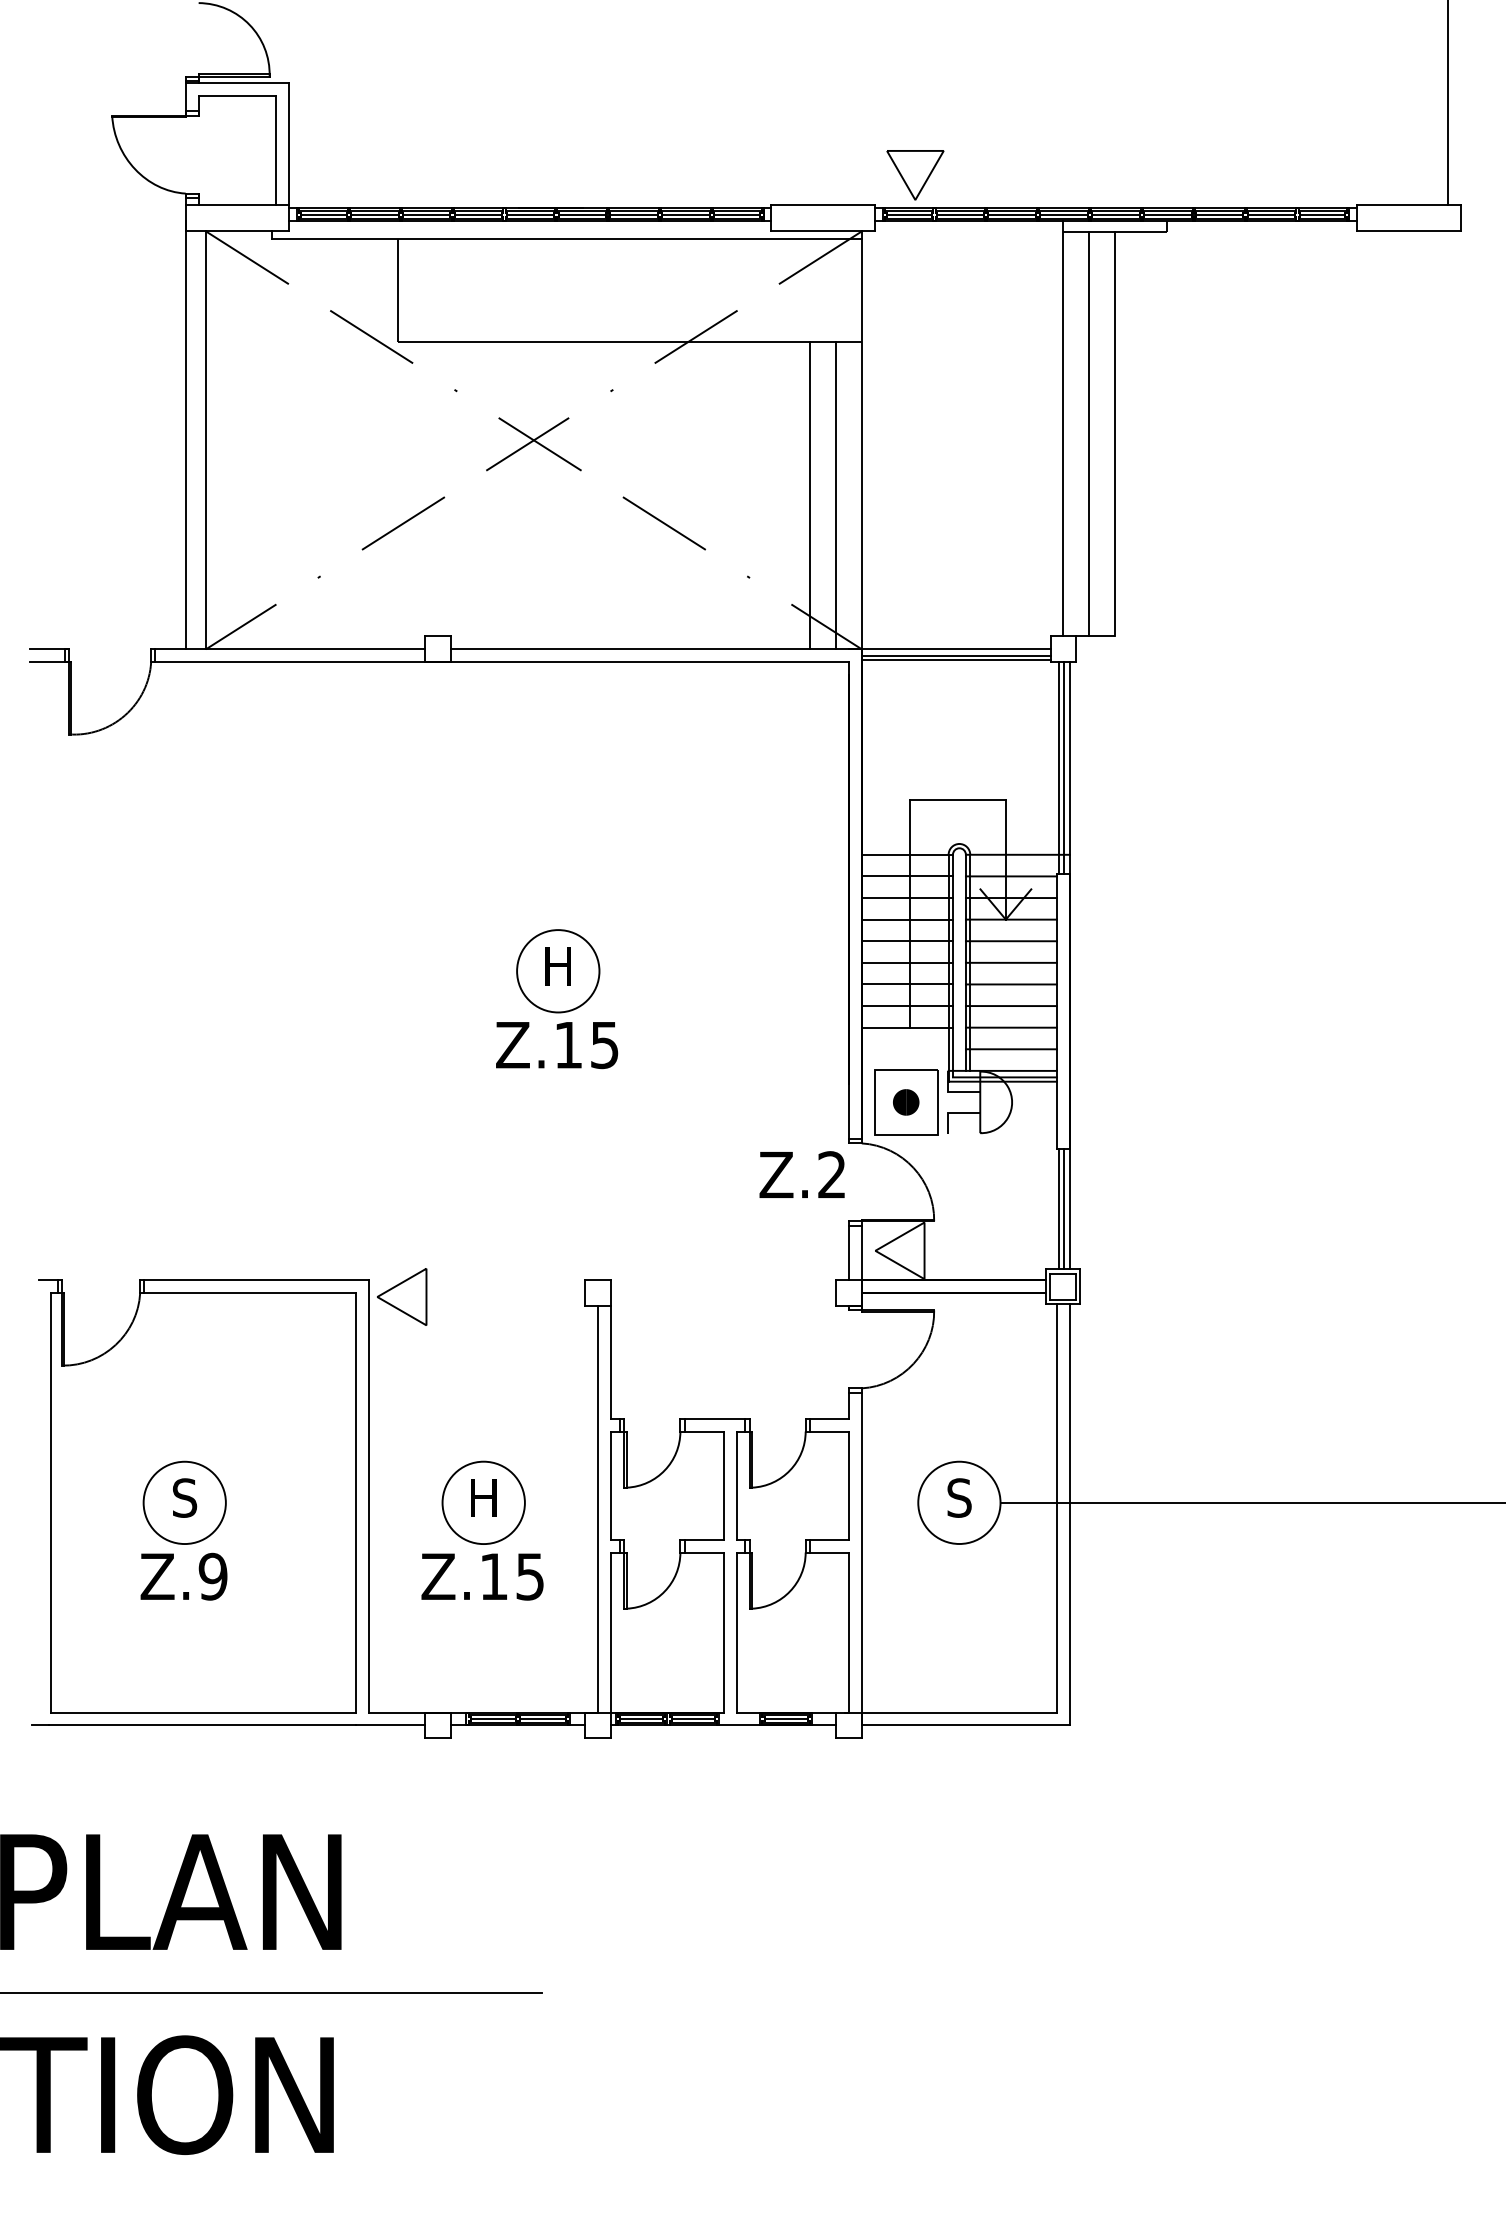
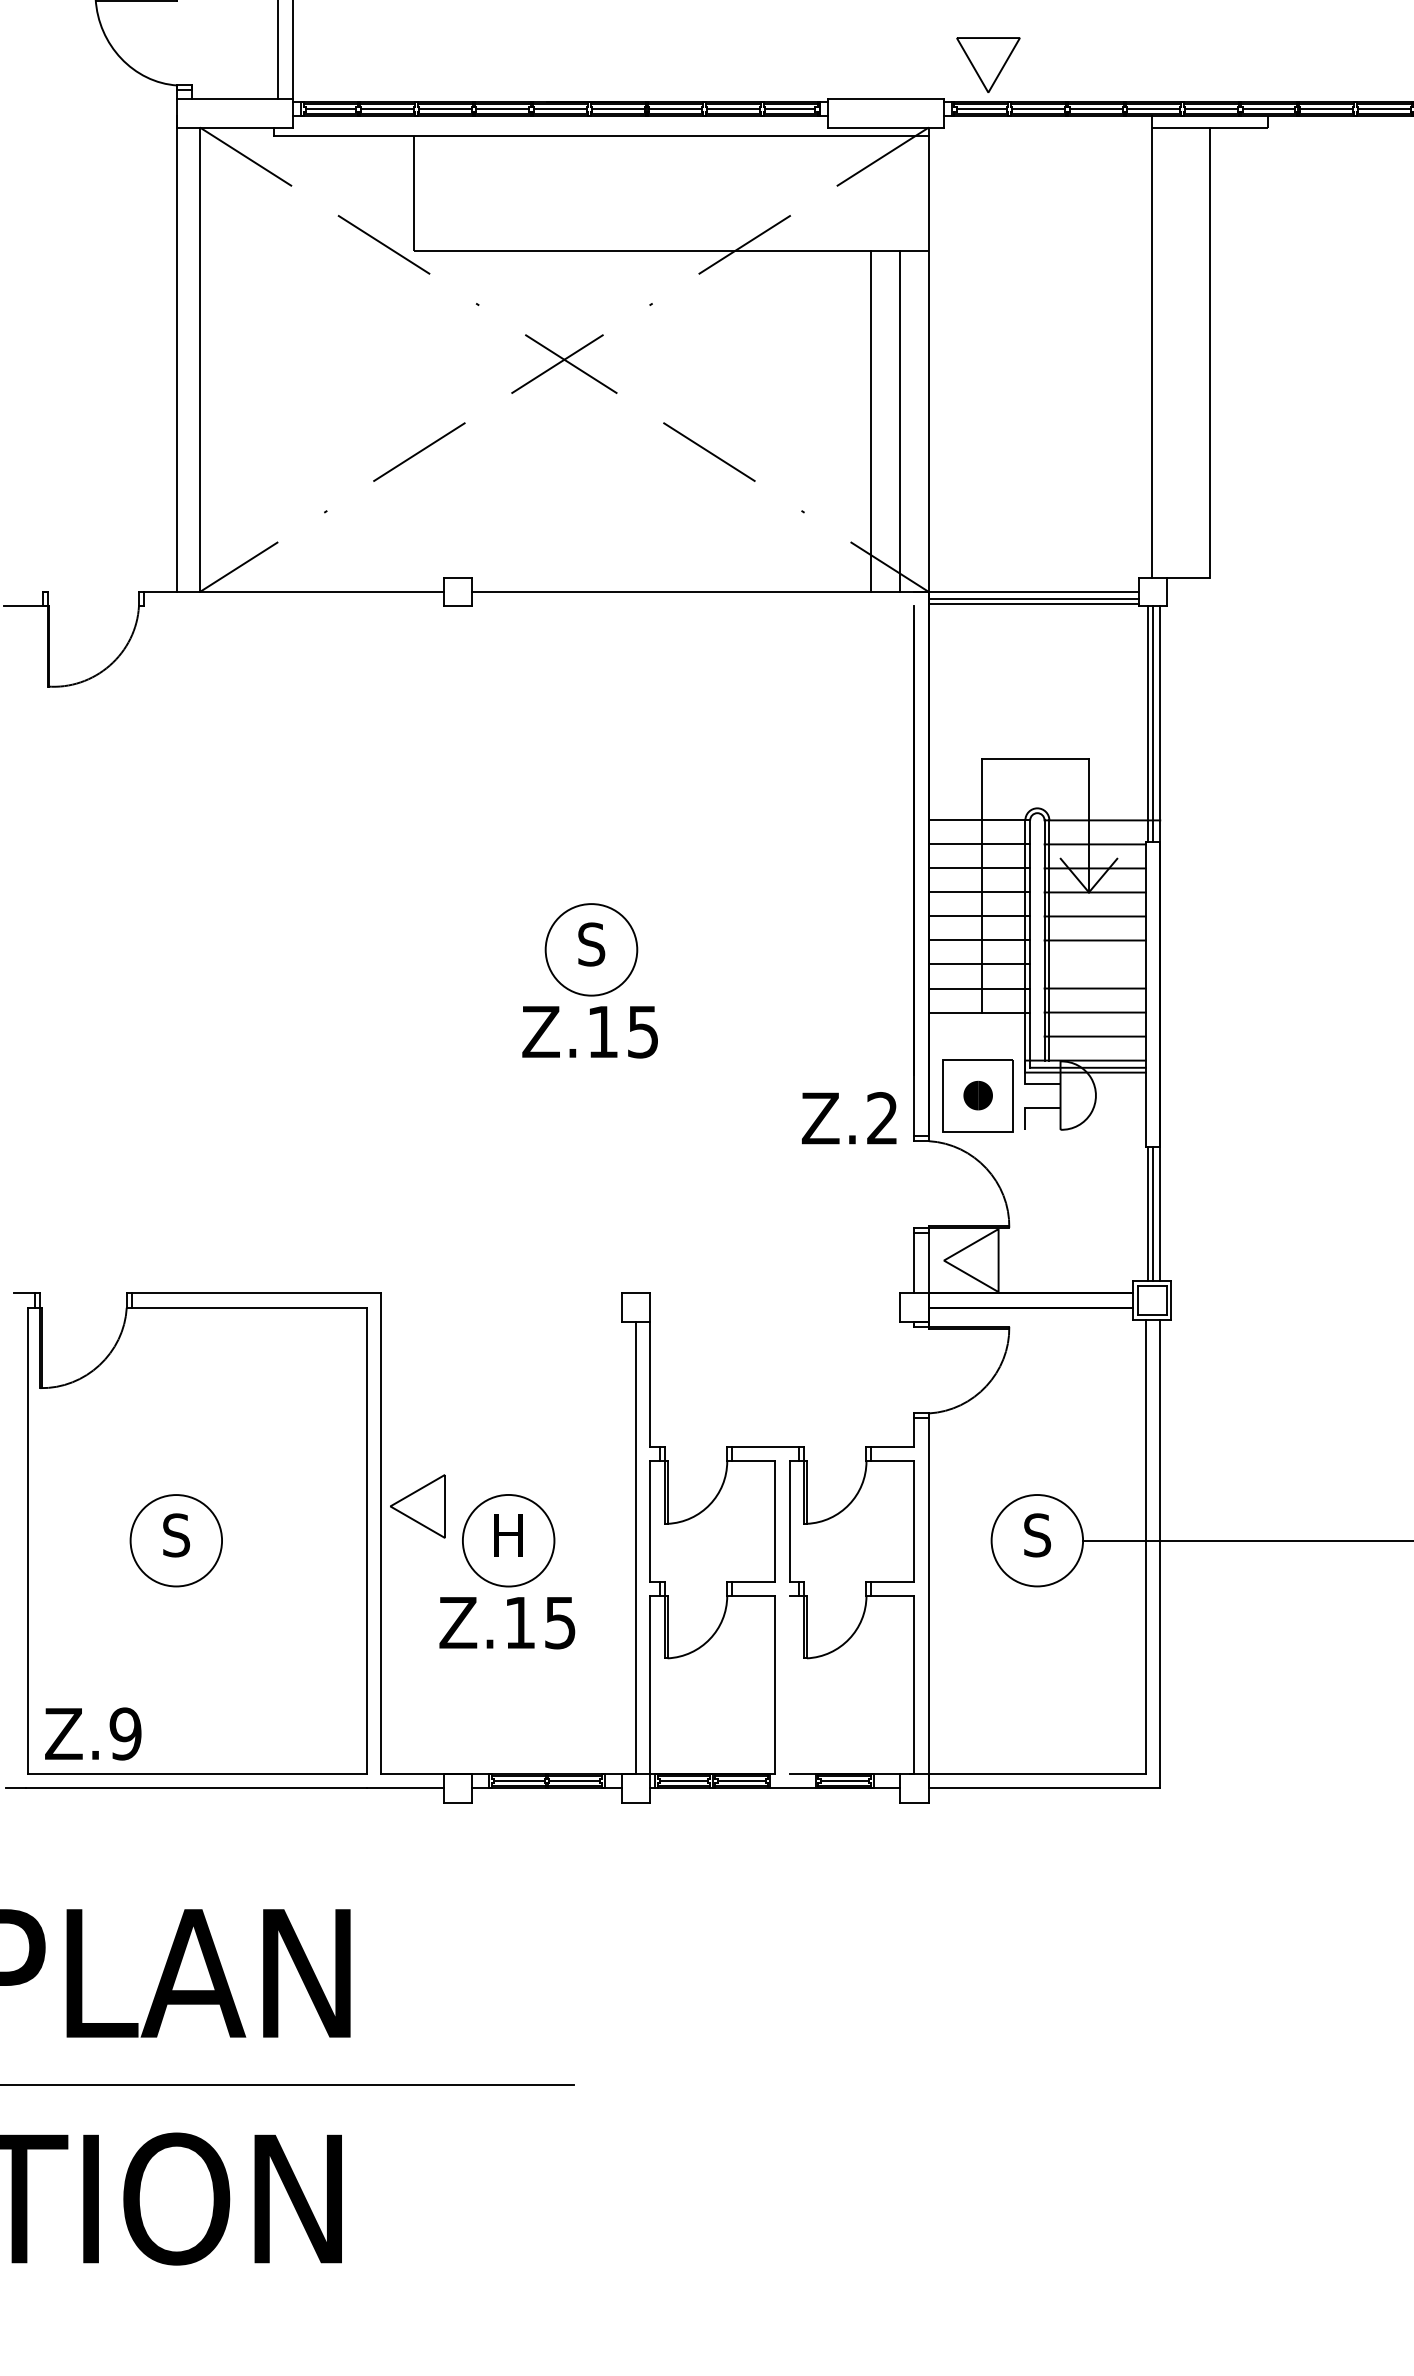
line: (1088, 433) -> (1180, 352), removed
line: (47, 649) -> (23, 592), removed
line: (501, 662) -> (528, 606), removed
text: (557, 966) -> (590, 944), H -> S
line: (1011, 984) -> (1095, 964), removed
text: (801, 1174) -> (848, 1117), moved
part: (402, 1296) -> (418, 1505), moved
text: (183, 1576) -> (92, 1733), moved
line: (736, 1632) -> (789, 1684), removed

